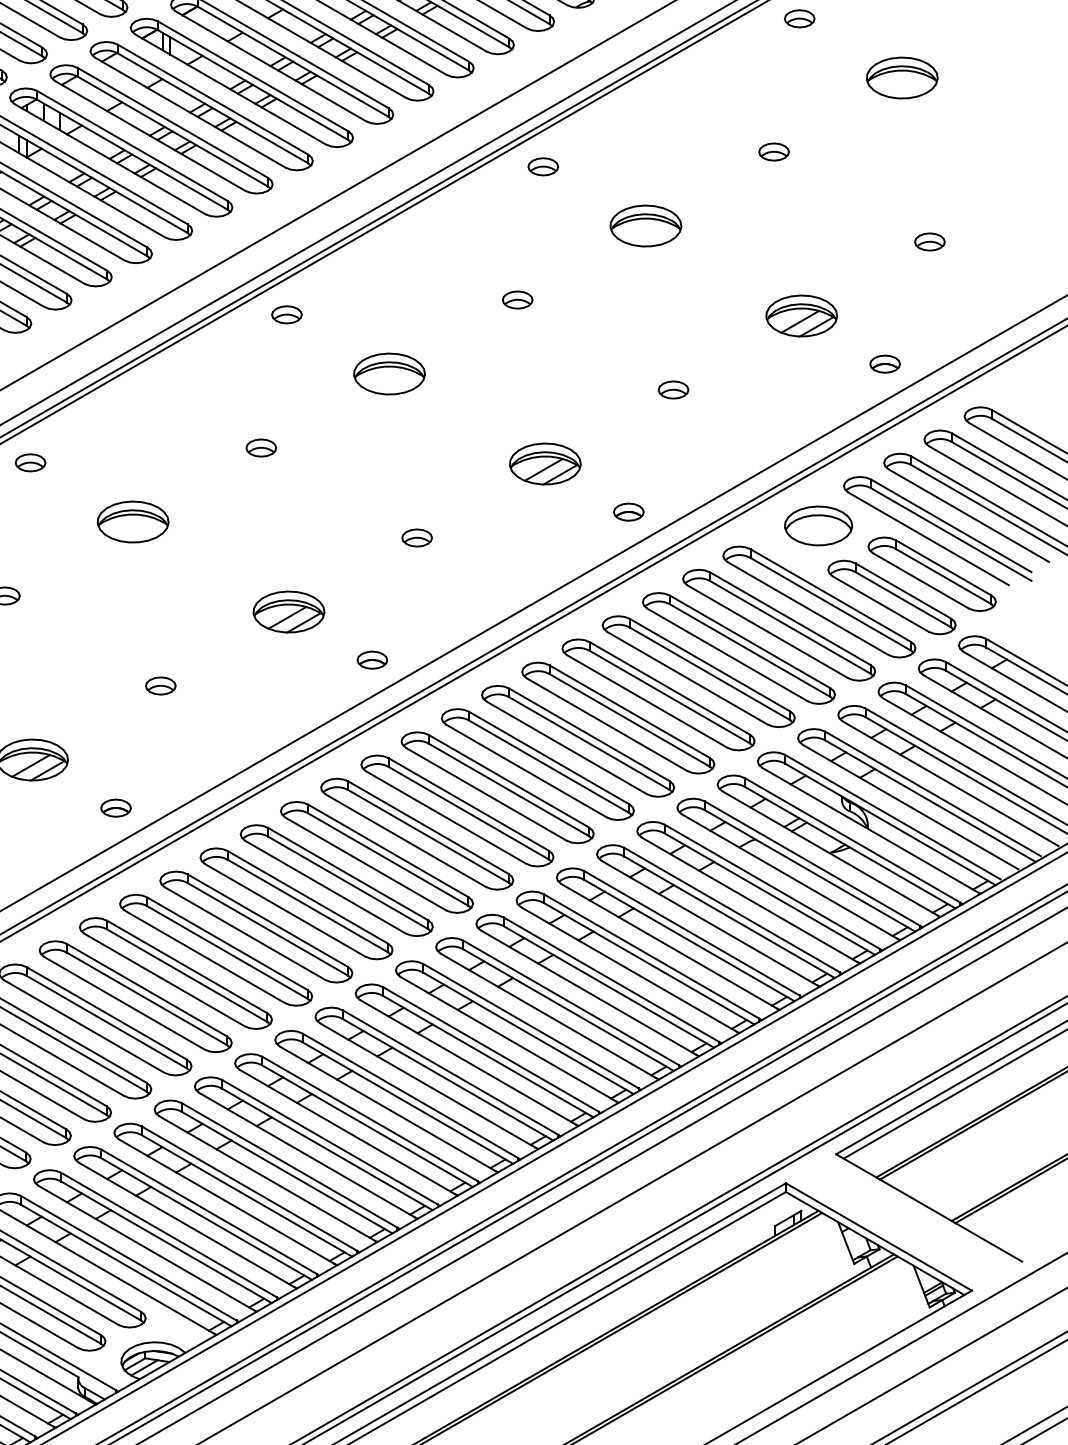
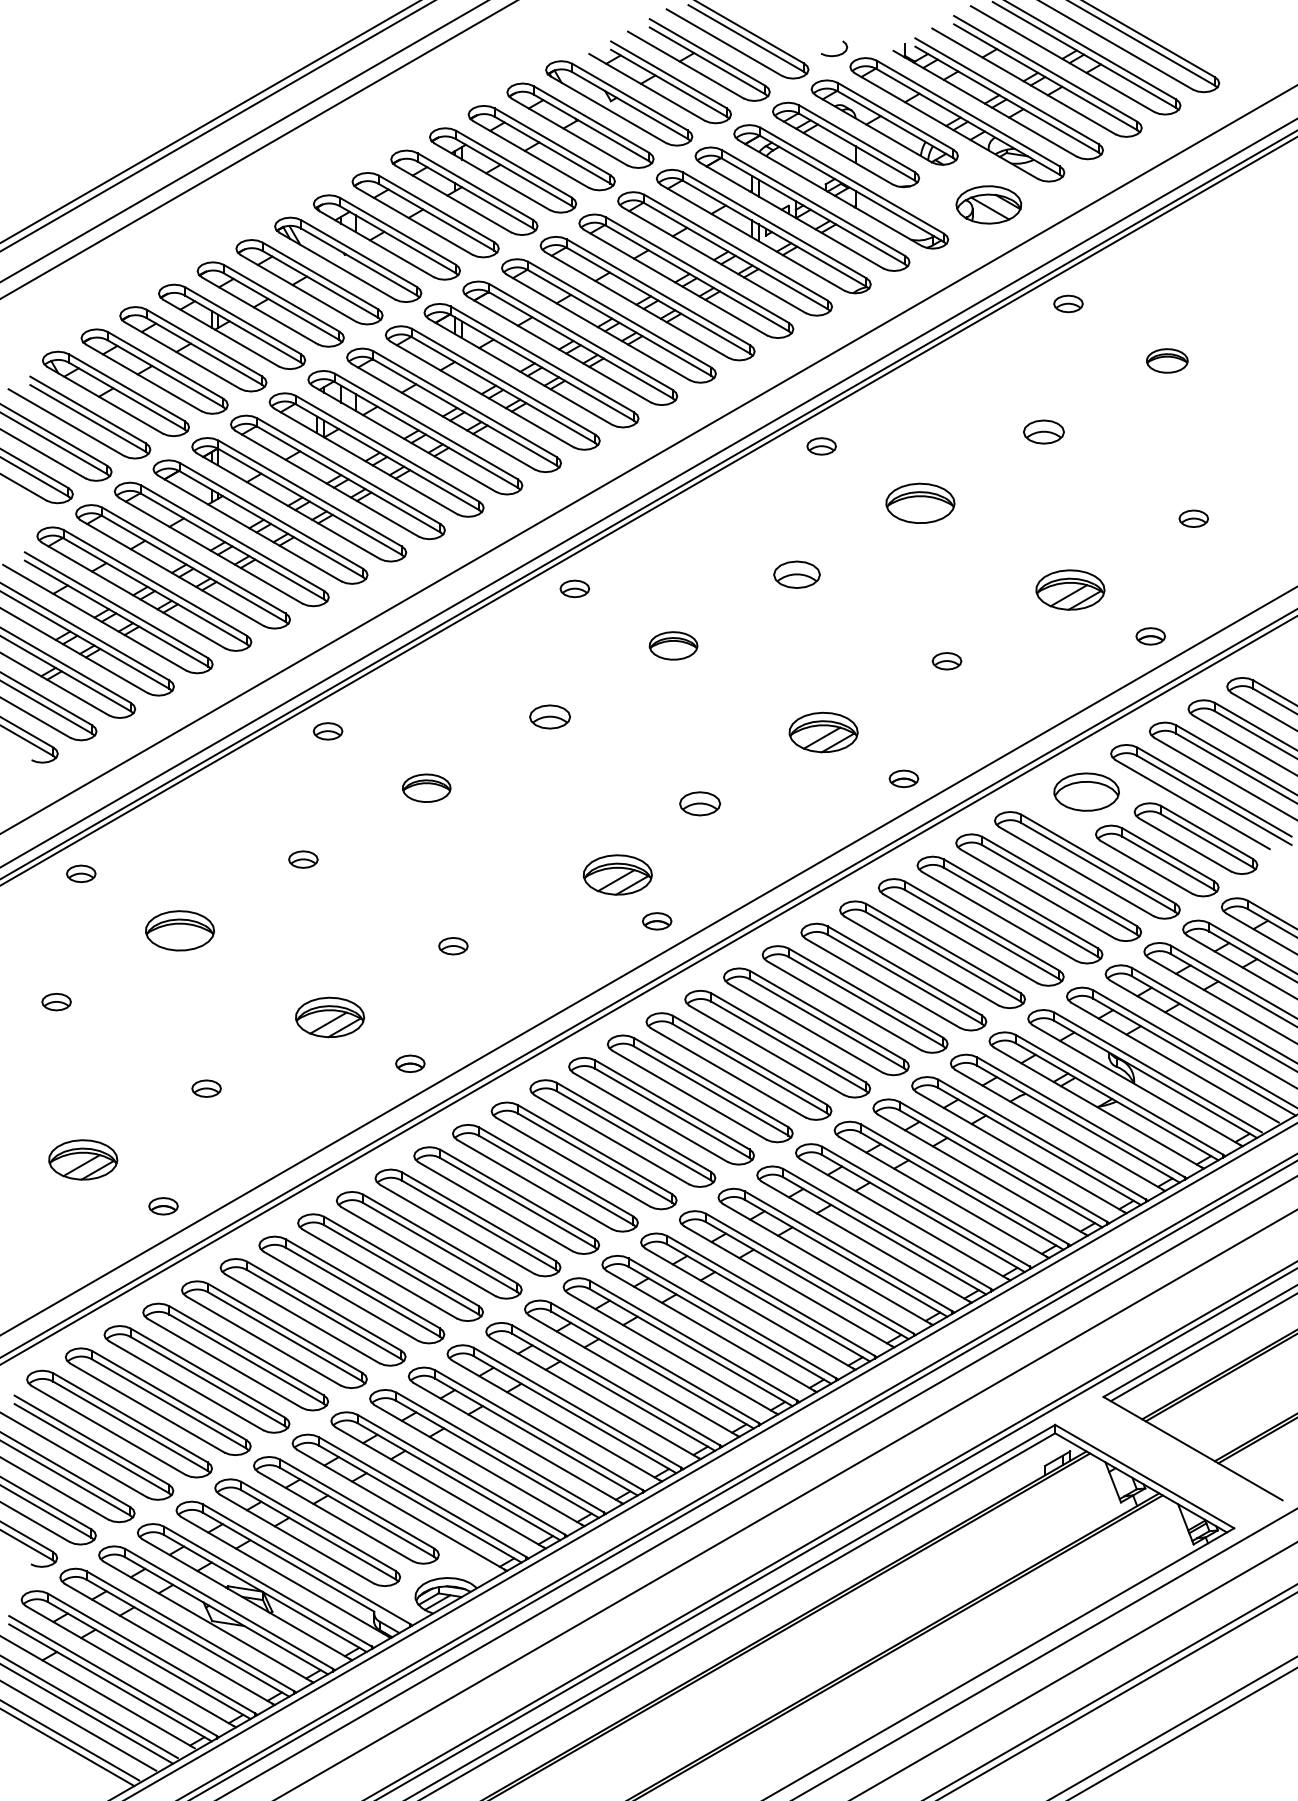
part: (902, 77) -> (1167, 360), size x0.6
part: (773, 152) -> (1043, 432), size x1.4
part: (517, 299) -> (796, 574), size x1.6
part: (389, 373) -> (673, 645), size x0.7
part: (261, 448) -> (550, 717), size x1.4
part: (132, 521) -> (426, 787), size x0.7
part: (417, 537) -> (700, 803), size x1.4
part: (288, 611) -> (617, 874), moved

